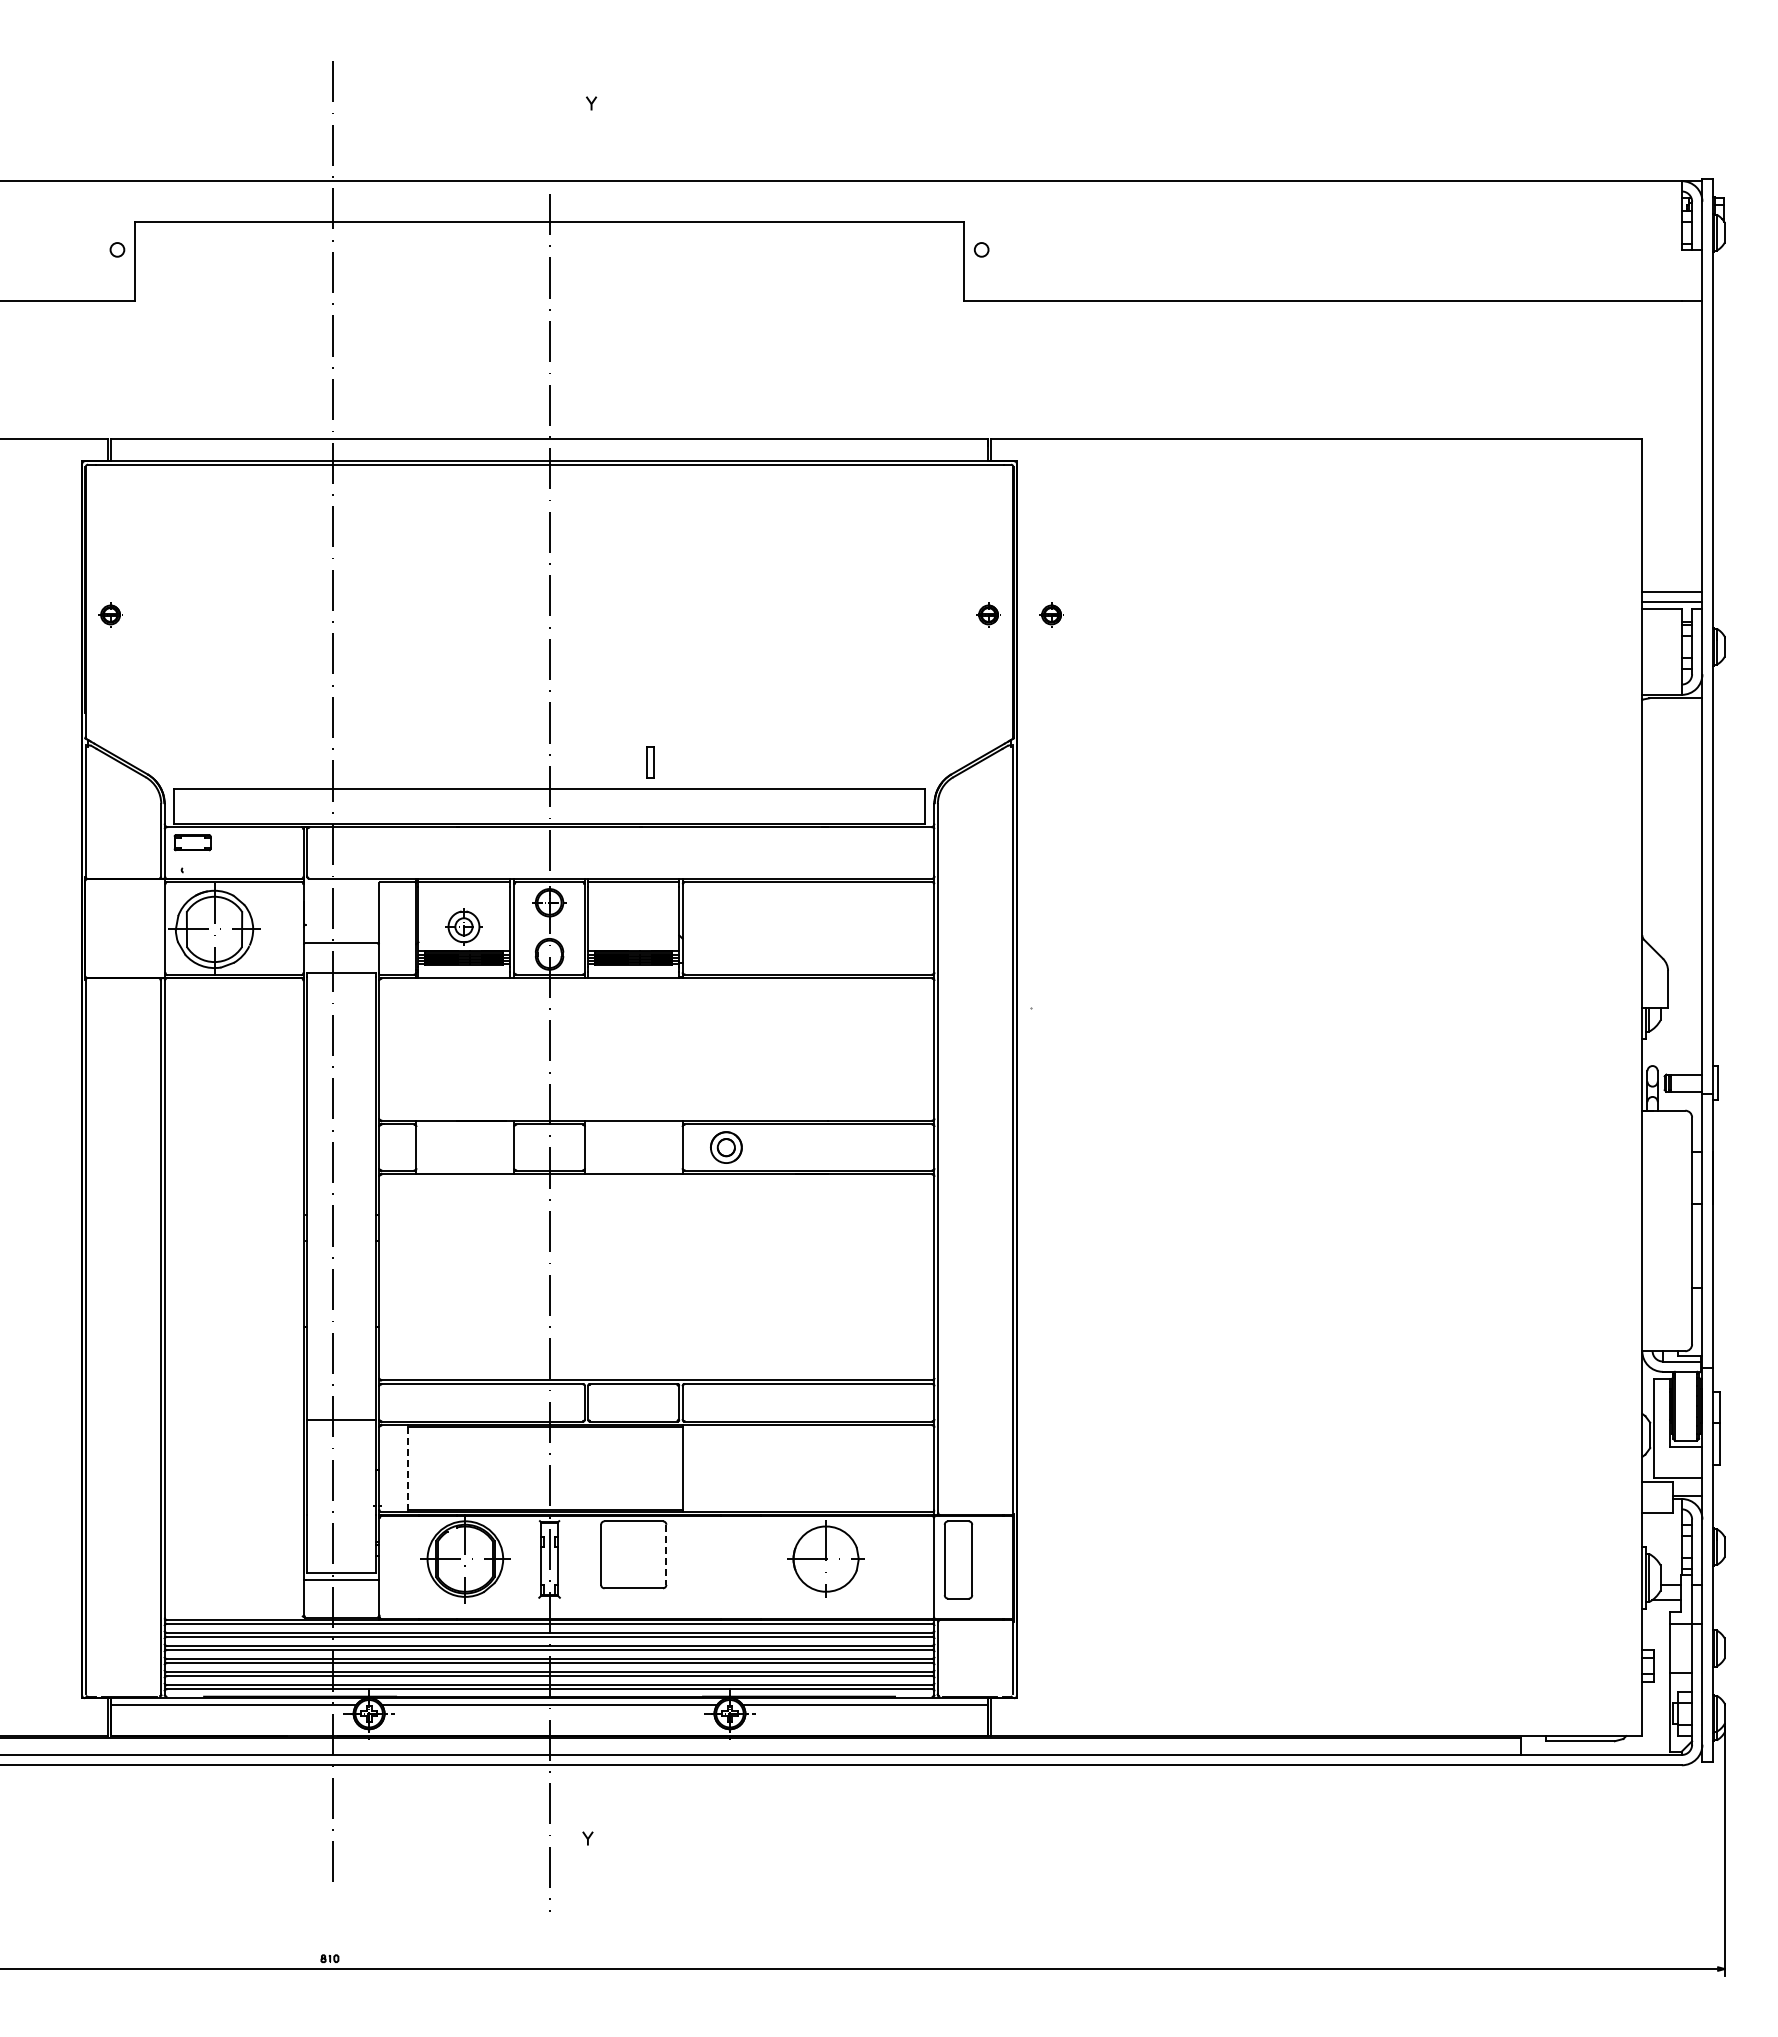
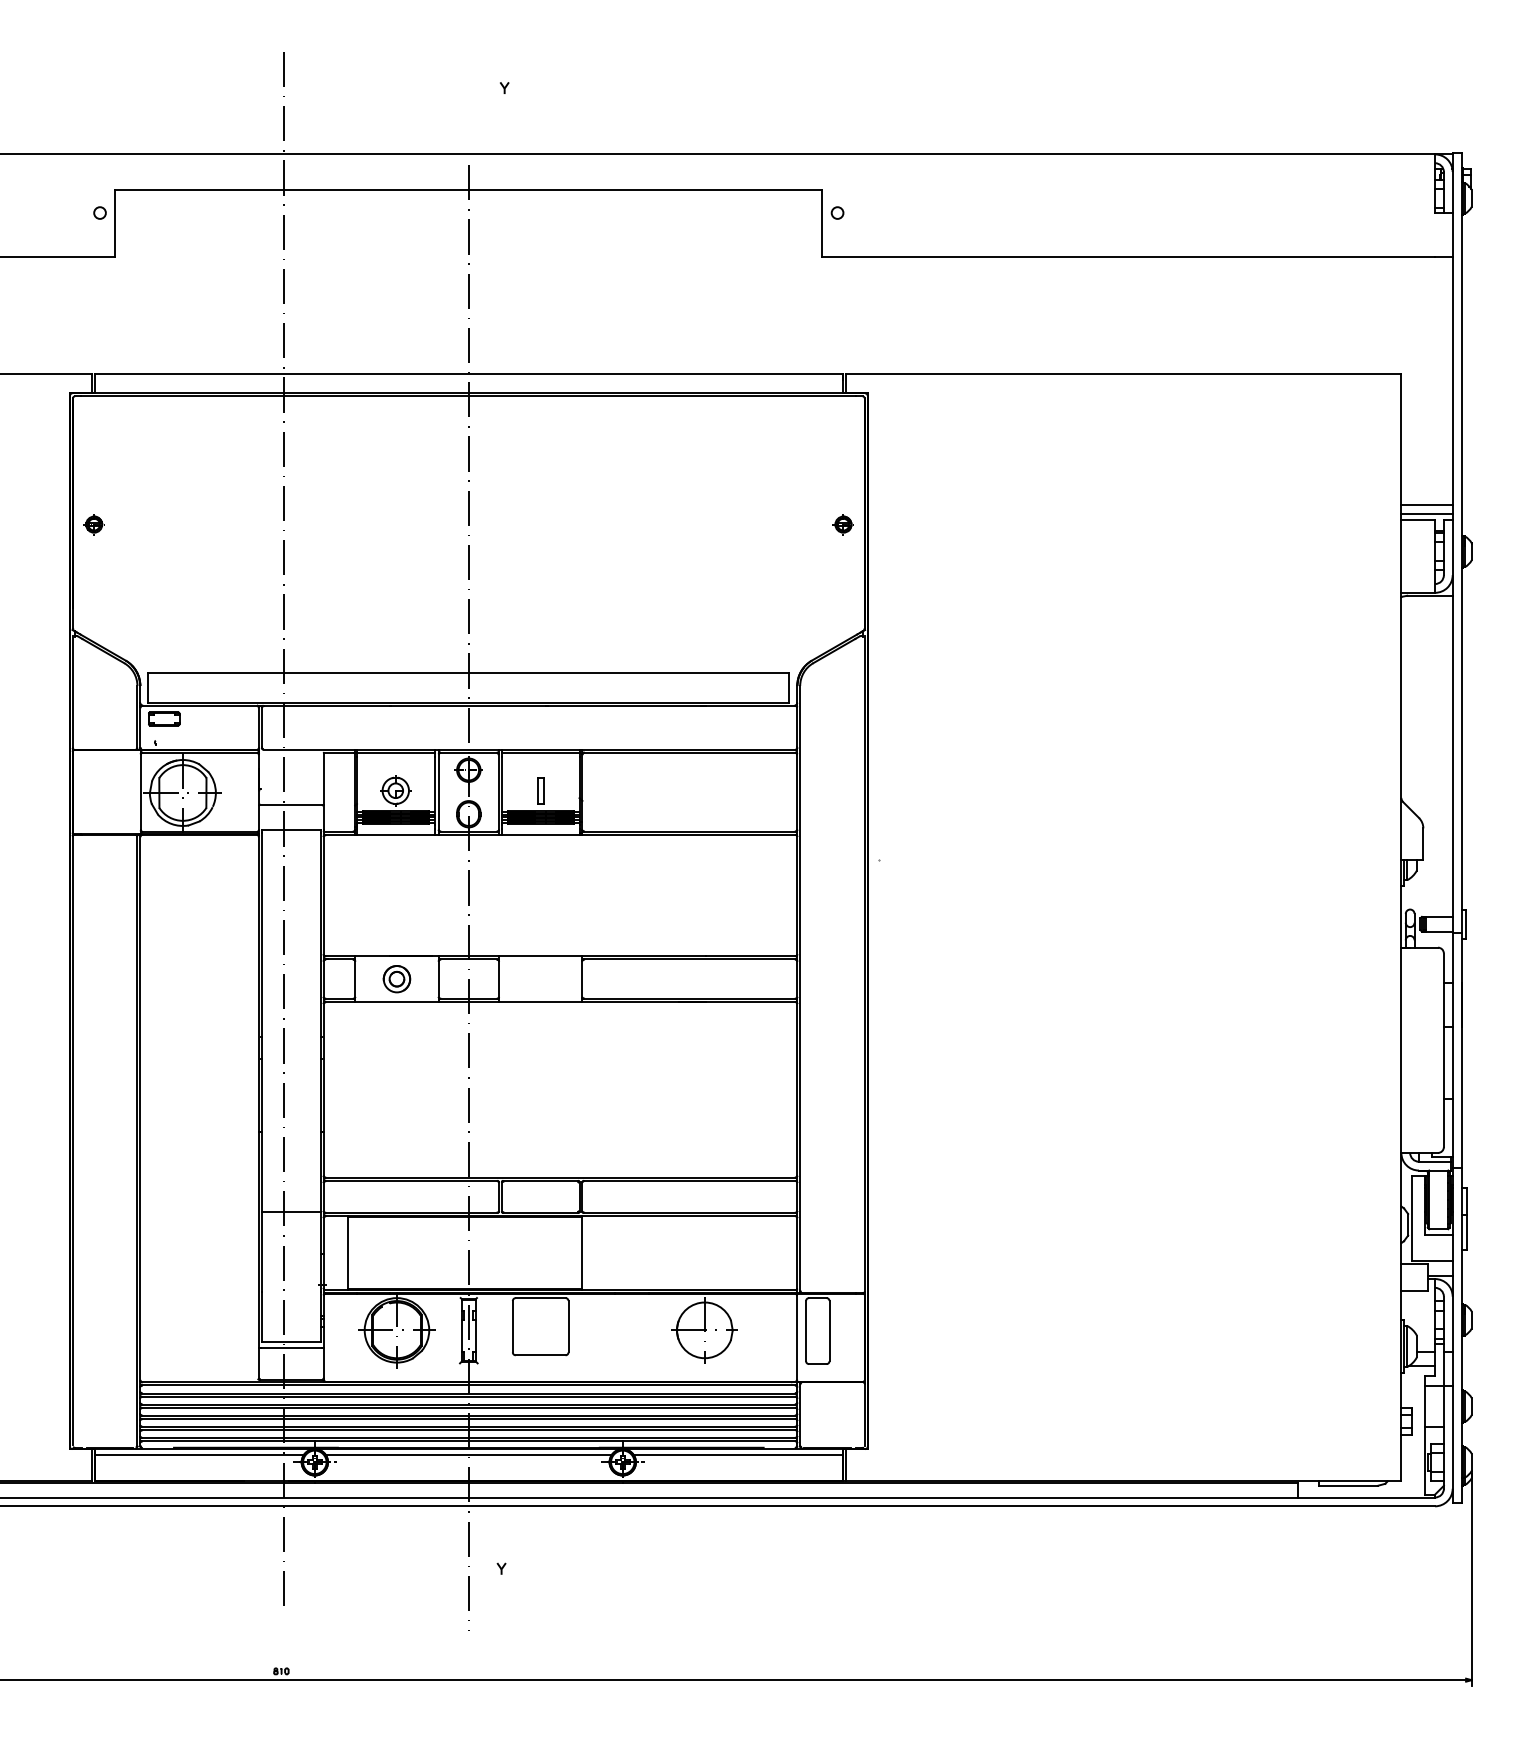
part: (1051, 614) -> (897, 524), removed
part: (650, 762) -> (540, 790), moved
part: (726, 1147) -> (397, 979), moved
line: (407, 1468) -> (347, 1253), dashed -> solid
line: (666, 1555) -> (568, 1327), dashed -> solid

